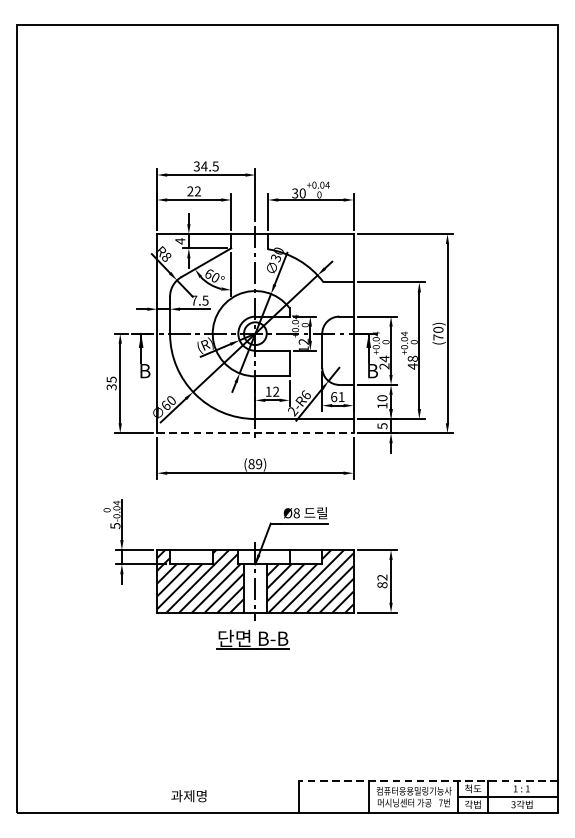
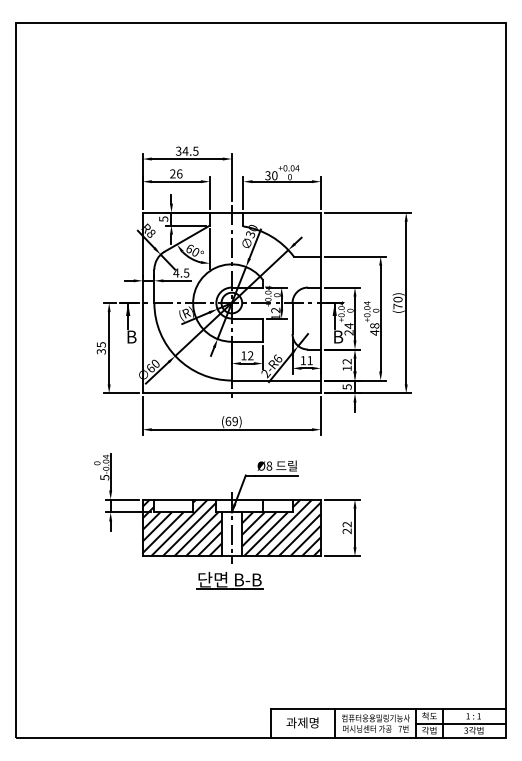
text: (197, 190) -> (179, 173), 22 -> 26
text: (180, 241) -> (163, 219), 4 -> 5
text: (194, 300) -> (176, 272), 7.5 -> 4.5
text: (334, 396) -> (303, 360), 61 -> 11
text: (381, 398) -> (346, 361), 10 -> 12
line: (256, 433) -> (232, 393), dashed -> solid
text: (251, 463) -> (228, 420), (89) -> (69)
text: (381, 585) -> (346, 531), 82 -> 22
line: (427, 781) -> (388, 709), dashed -> solid
text: (188, 795) -> (302, 722), moved

